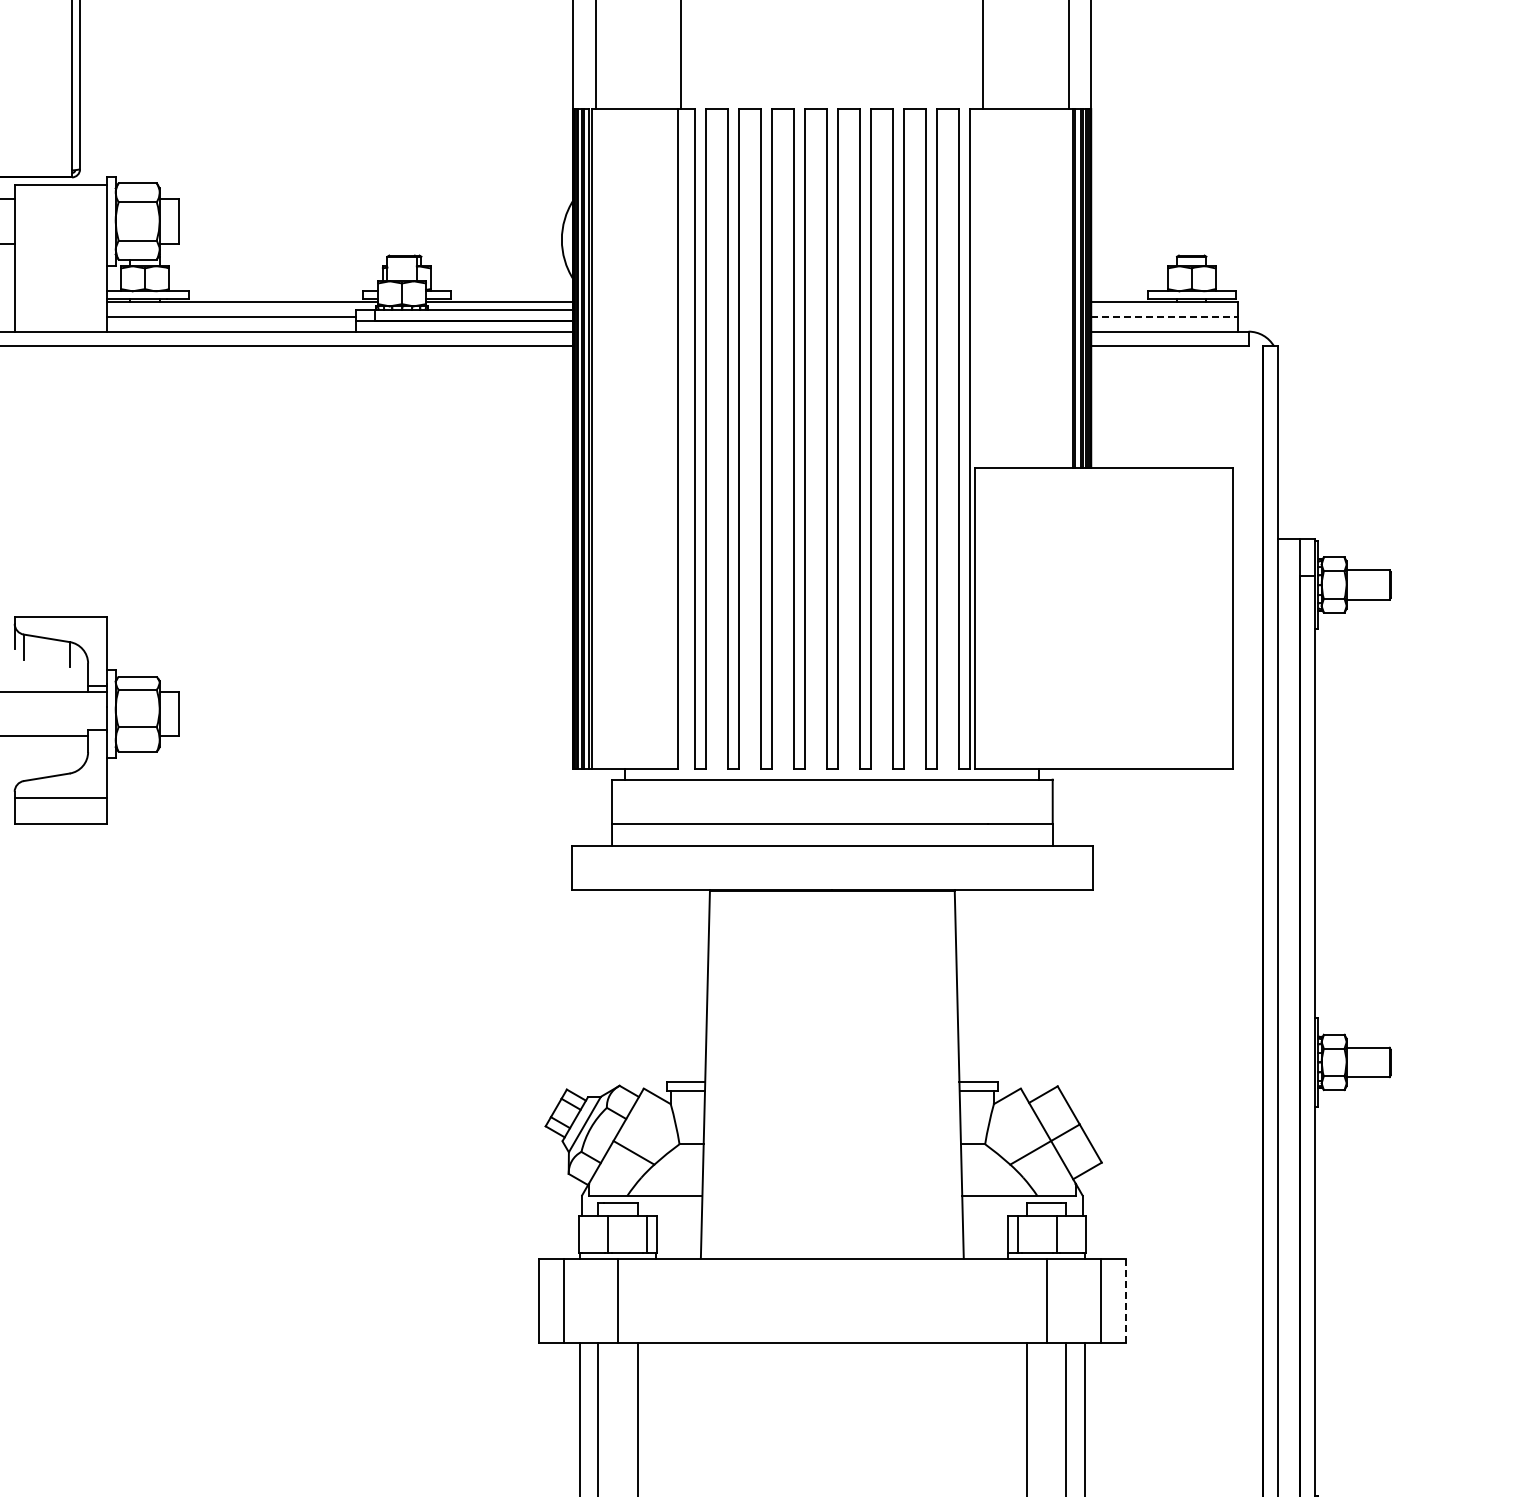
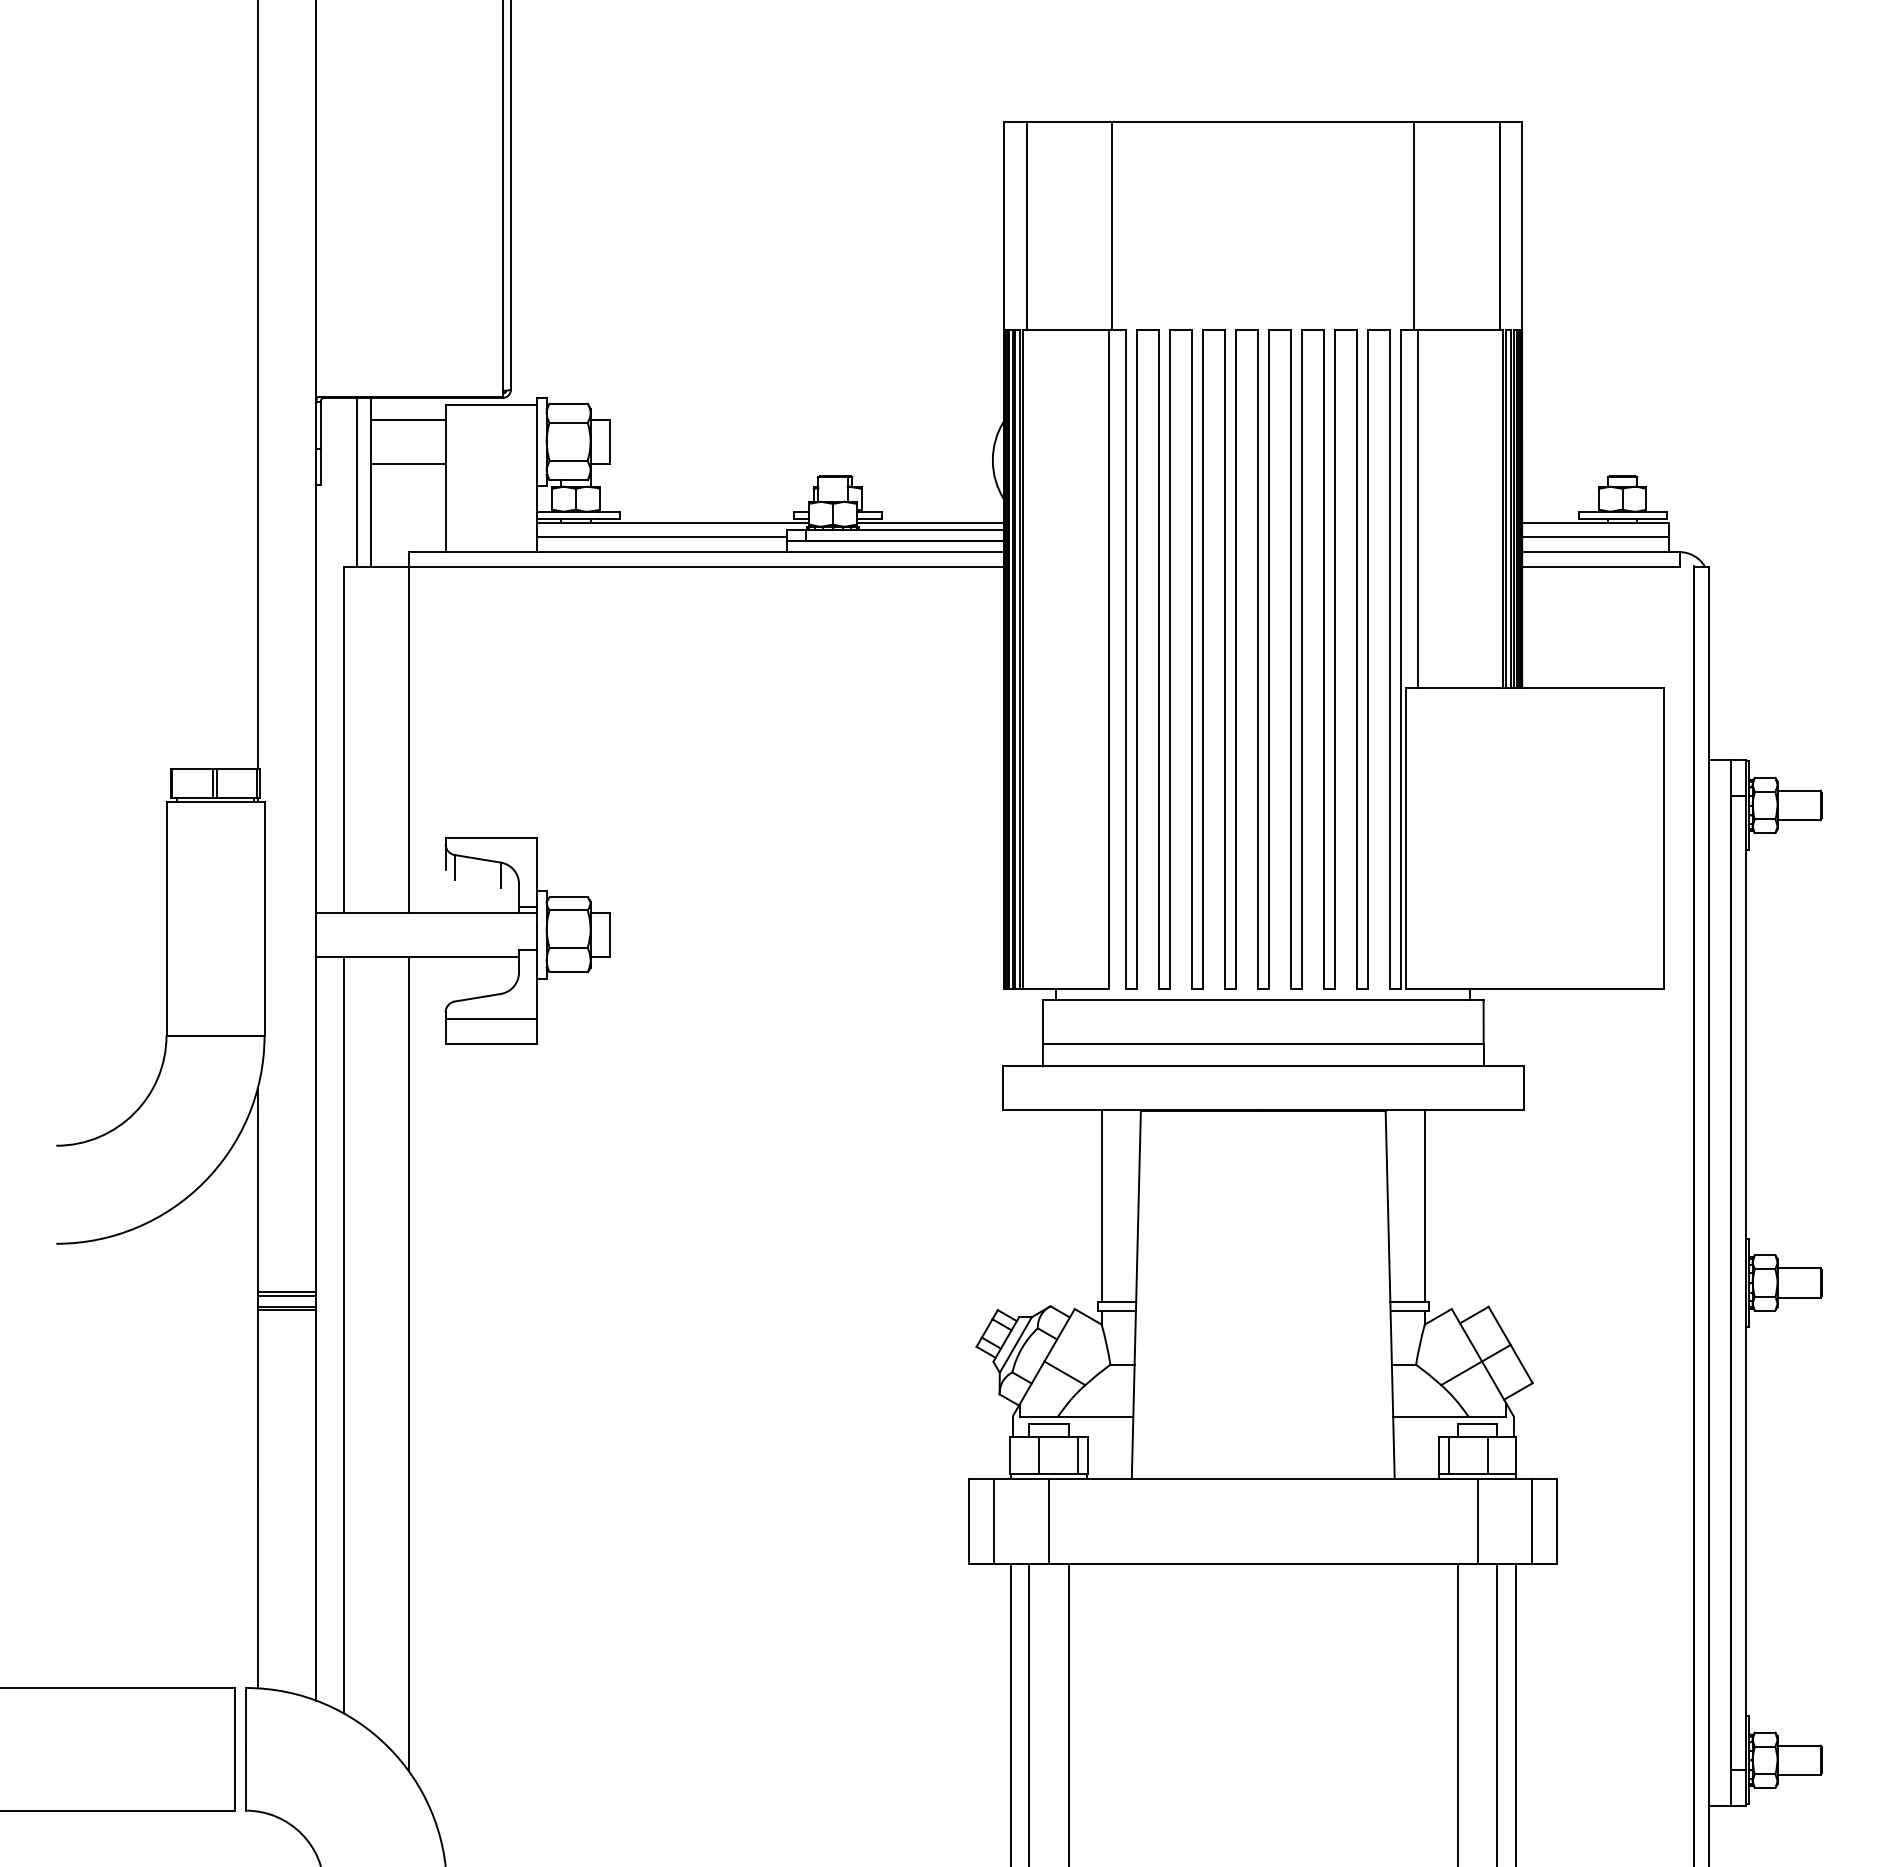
line: (986, 288) -> (1417, 508), added
line: (1164, 317) -> (1595, 537), dashed -> solid
line: (670, 986) -> (1101, 1206), added
line: (993, 986) -> (1424, 1206), added
line: (1126, 1300) -> (1557, 1520), dashed -> solid

